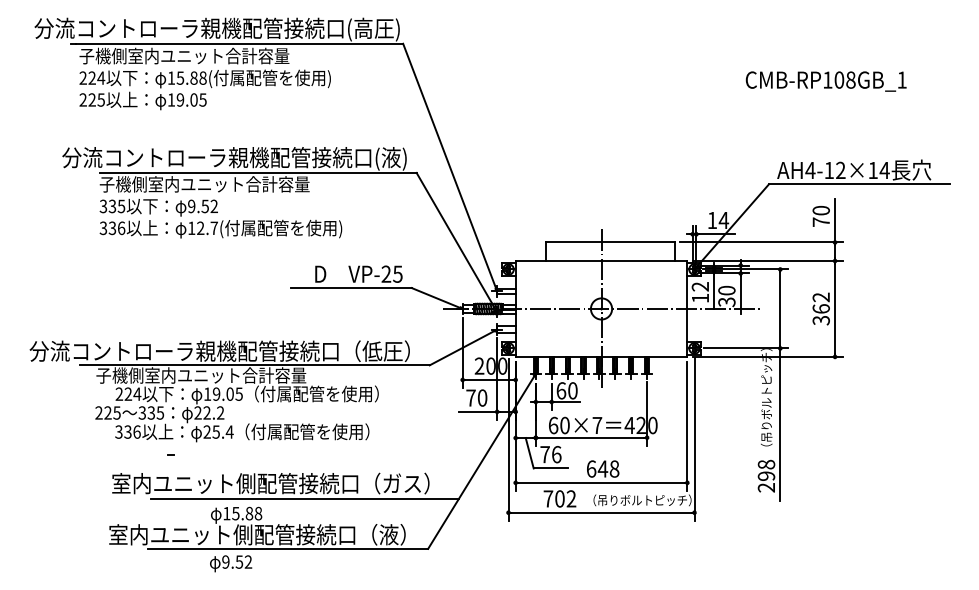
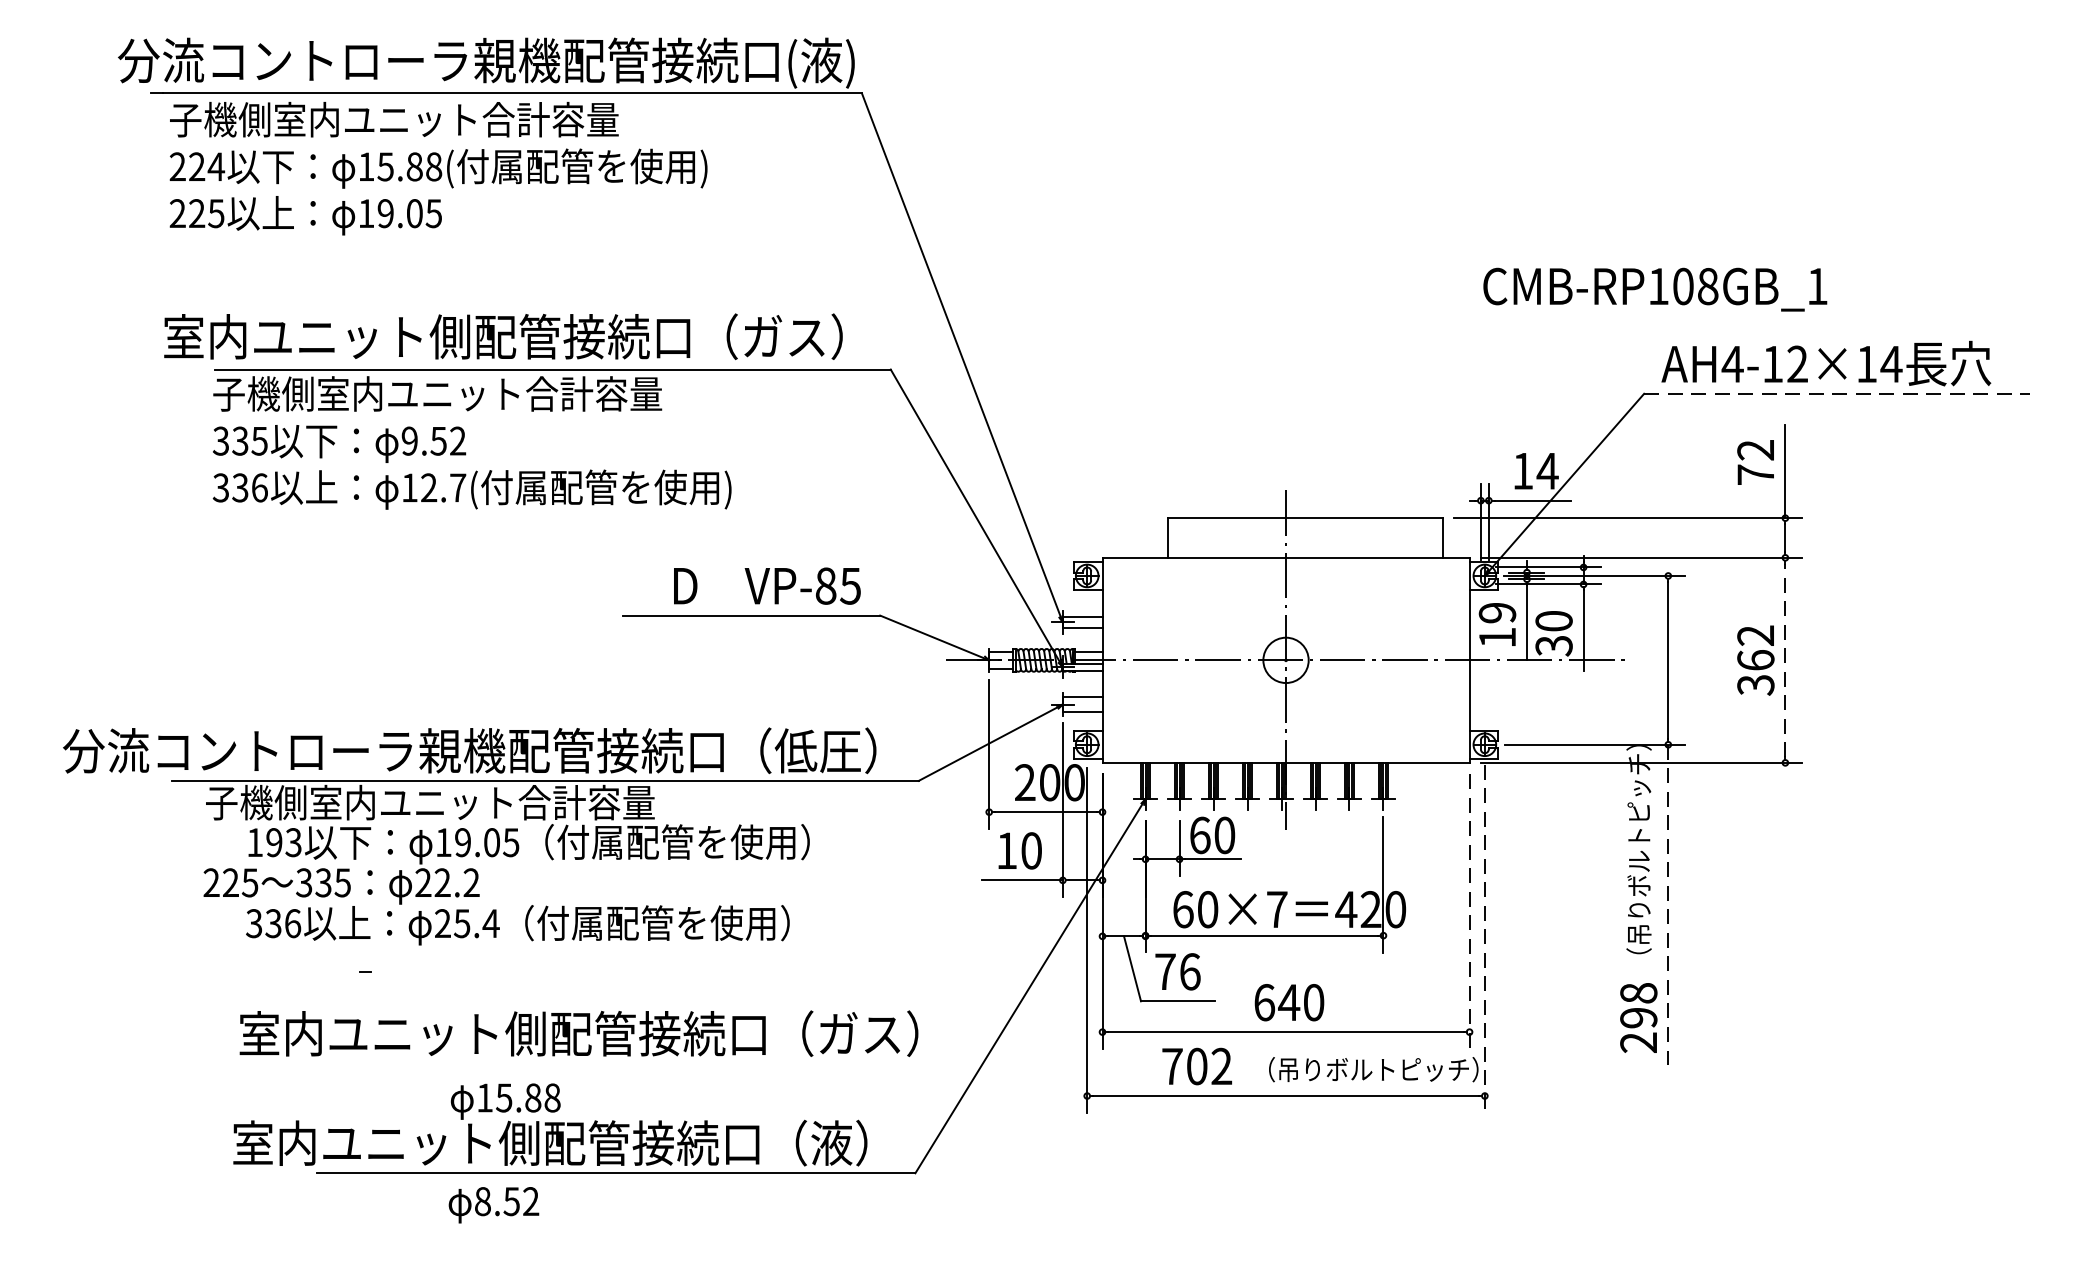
text: (213, 29) -> (456, 62), 分流コントローラ親機配管接続口(高圧) -> 分流コントローラ親機配管接続口(液)
text: (825, 81) -> (1653, 289), moved
text: (234, 158) -> (501, 338), 分流コントローラ親機配管接続口(液) -> 室内ユニット側配管接続口（ガス）
line: (859, 184) -> (1837, 394), solid -> dashed
text: (820, 210) -> (1754, 449), 70 -> 72
text: (386, 273) -> (826, 584), VP-25 -> VP-85
text: (700, 286) -> (1497, 612), 12 -> 19
line: (835, 308) -> (1786, 659), solid -> dashed
text: (128, 393) -> (274, 841), 224 -> 193
text: (470, 397) -> (1005, 849), 70 -> 10
line: (780, 425) -> (1668, 909), solid -> dashed
line: (687, 427) -> (1469, 913), solid -> dashed
line: (694, 439) -> (1484, 939), solid -> dashed
text: (614, 468) -> (1313, 1001), 648 -> 640
line: (304, 499) -> (650, 1067), removed
text: (225, 561) -> (482, 1200), 9.52 -> 8.52

